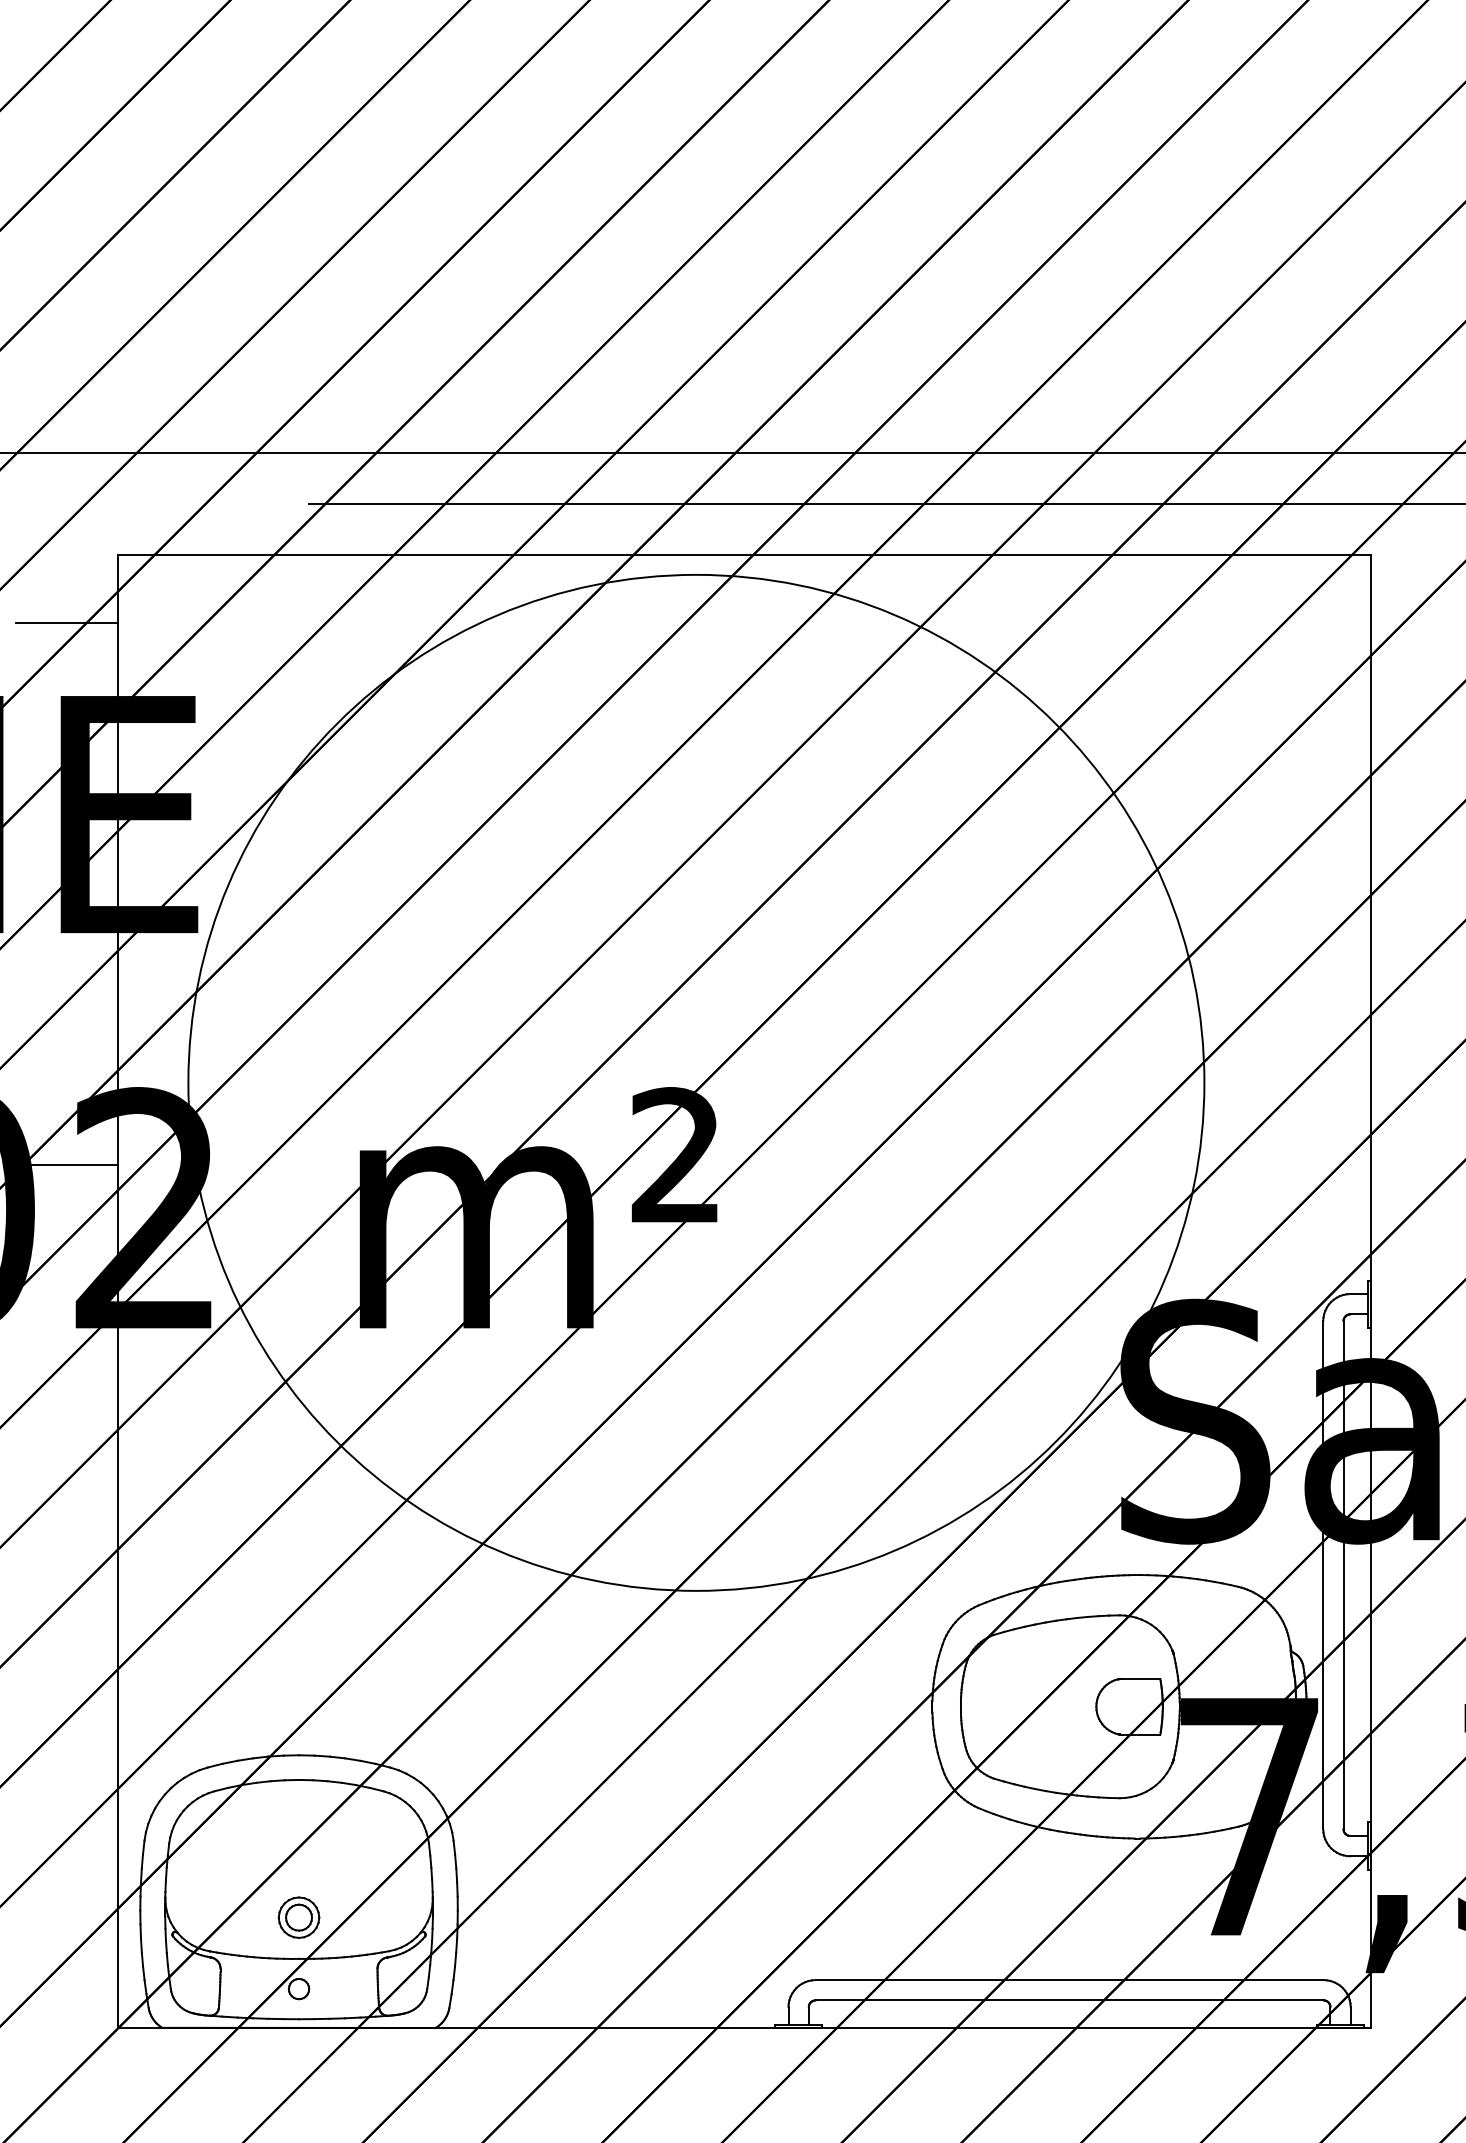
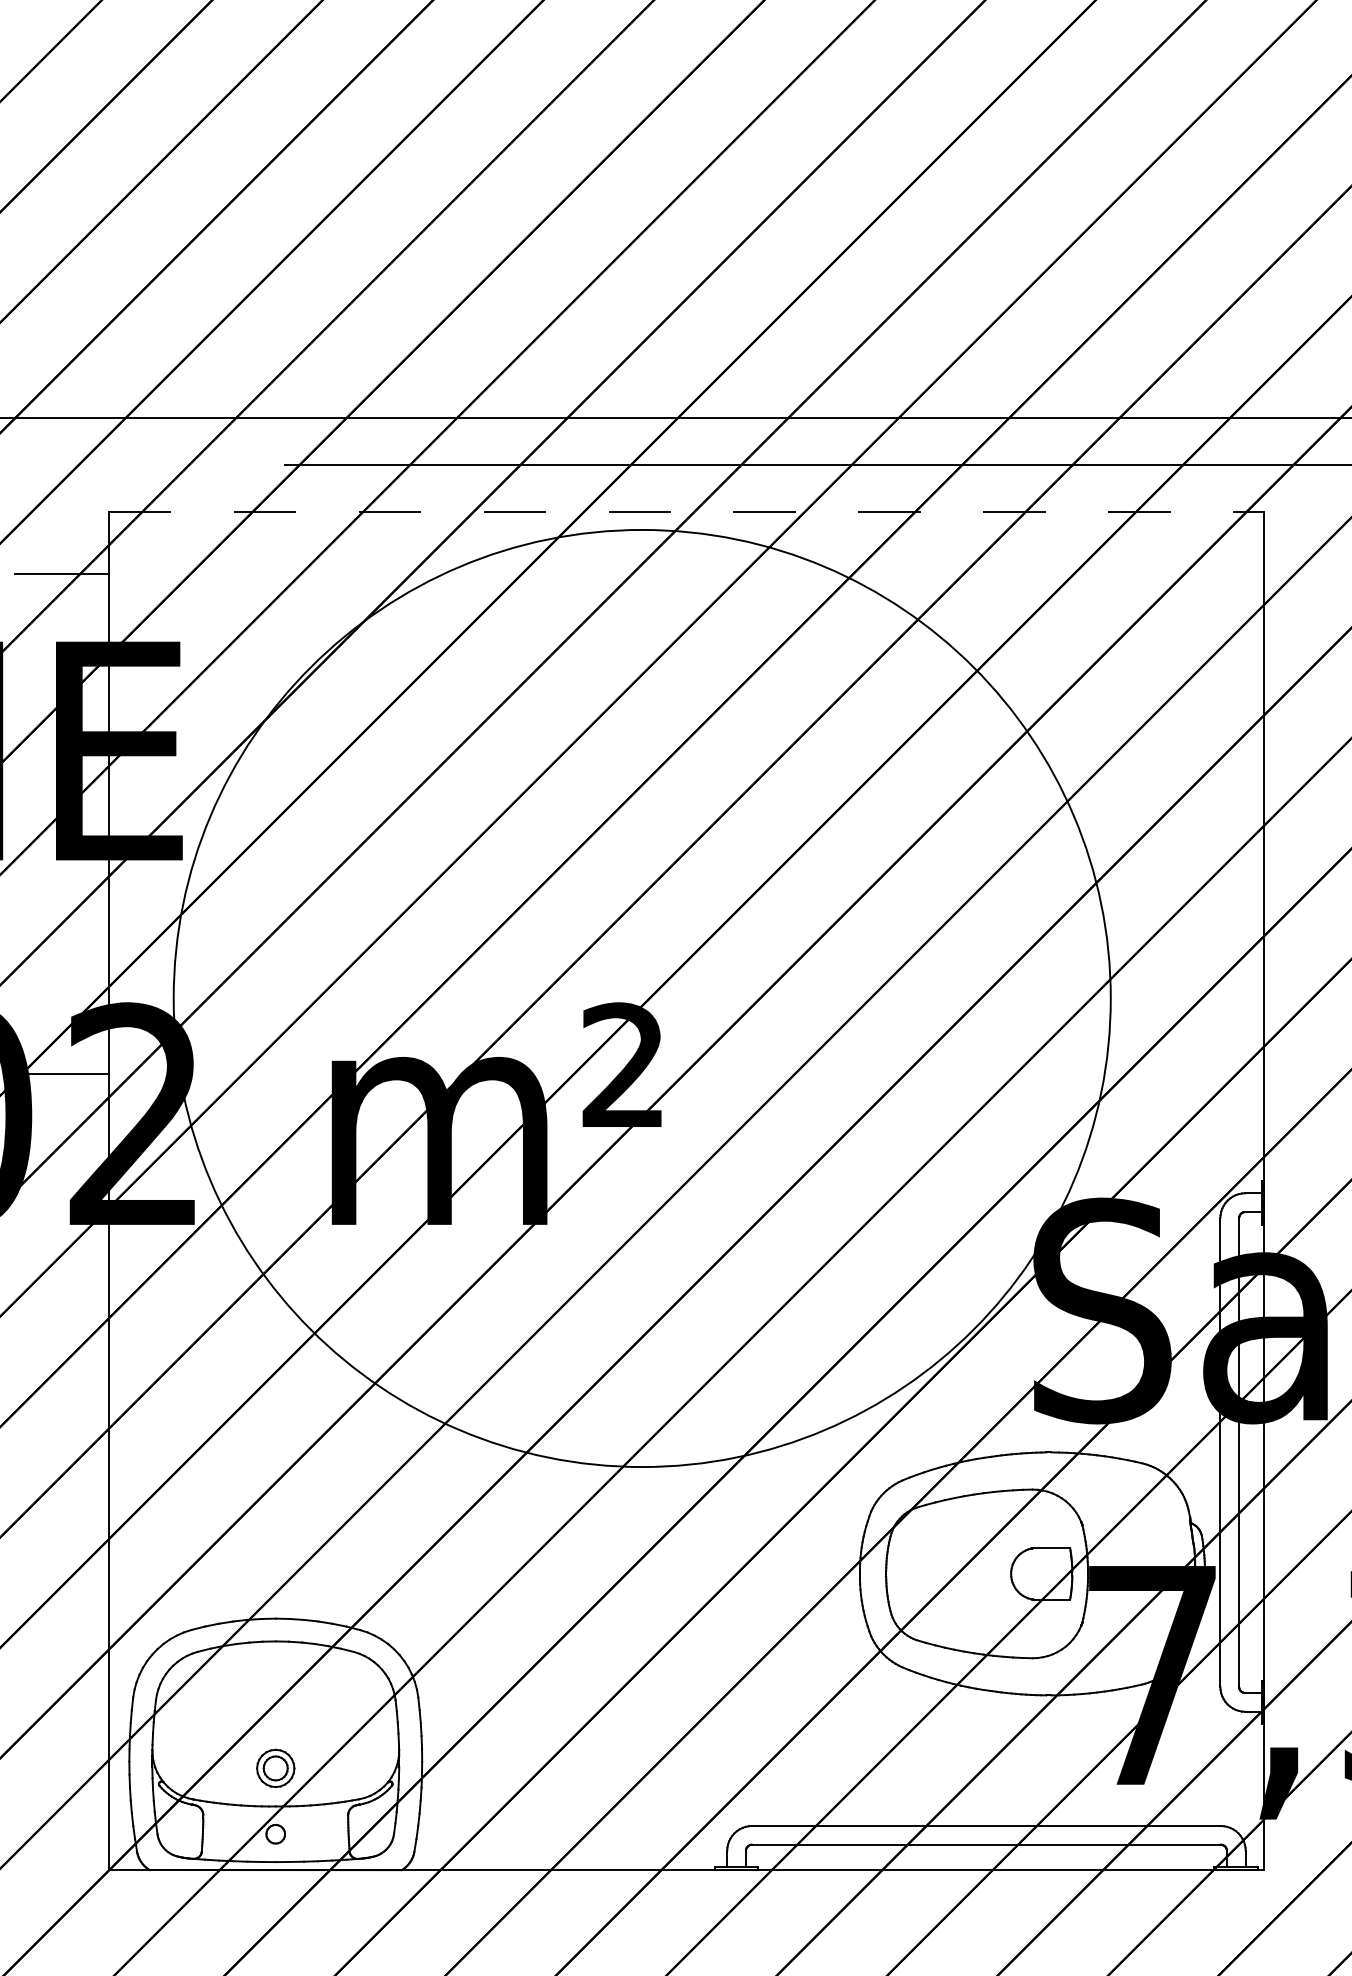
line: (744, 554) -> (686, 511), solid -> dashed

